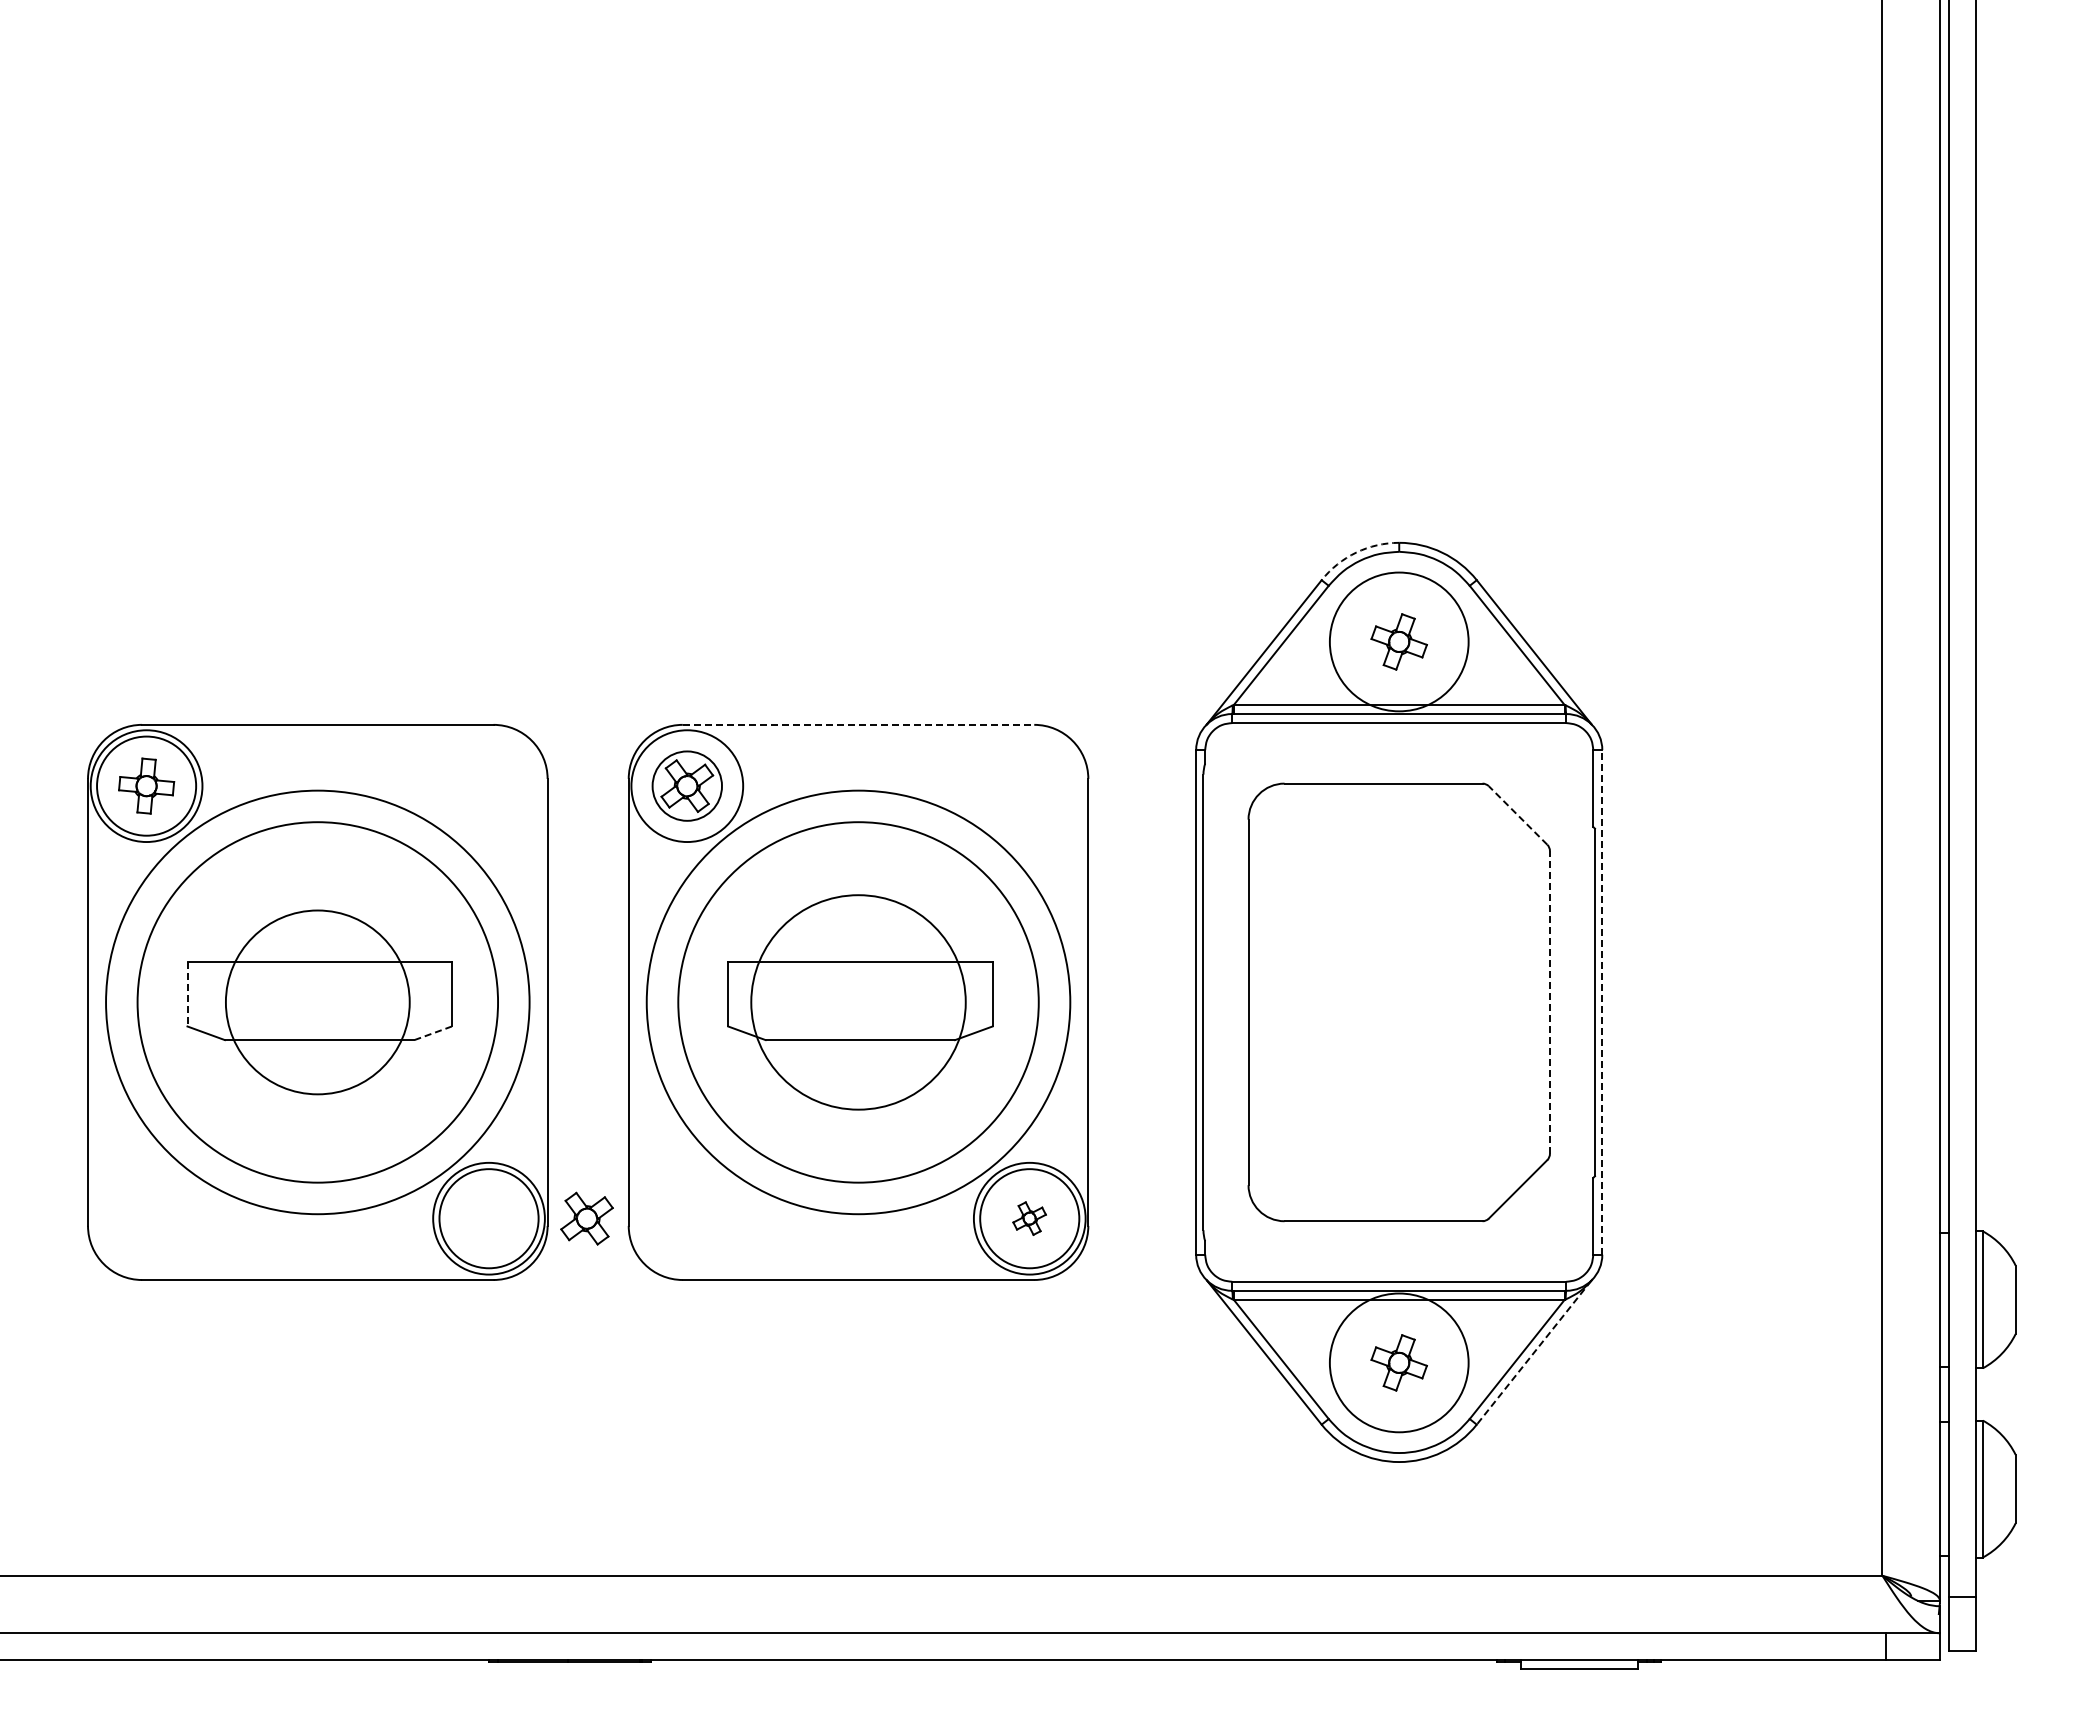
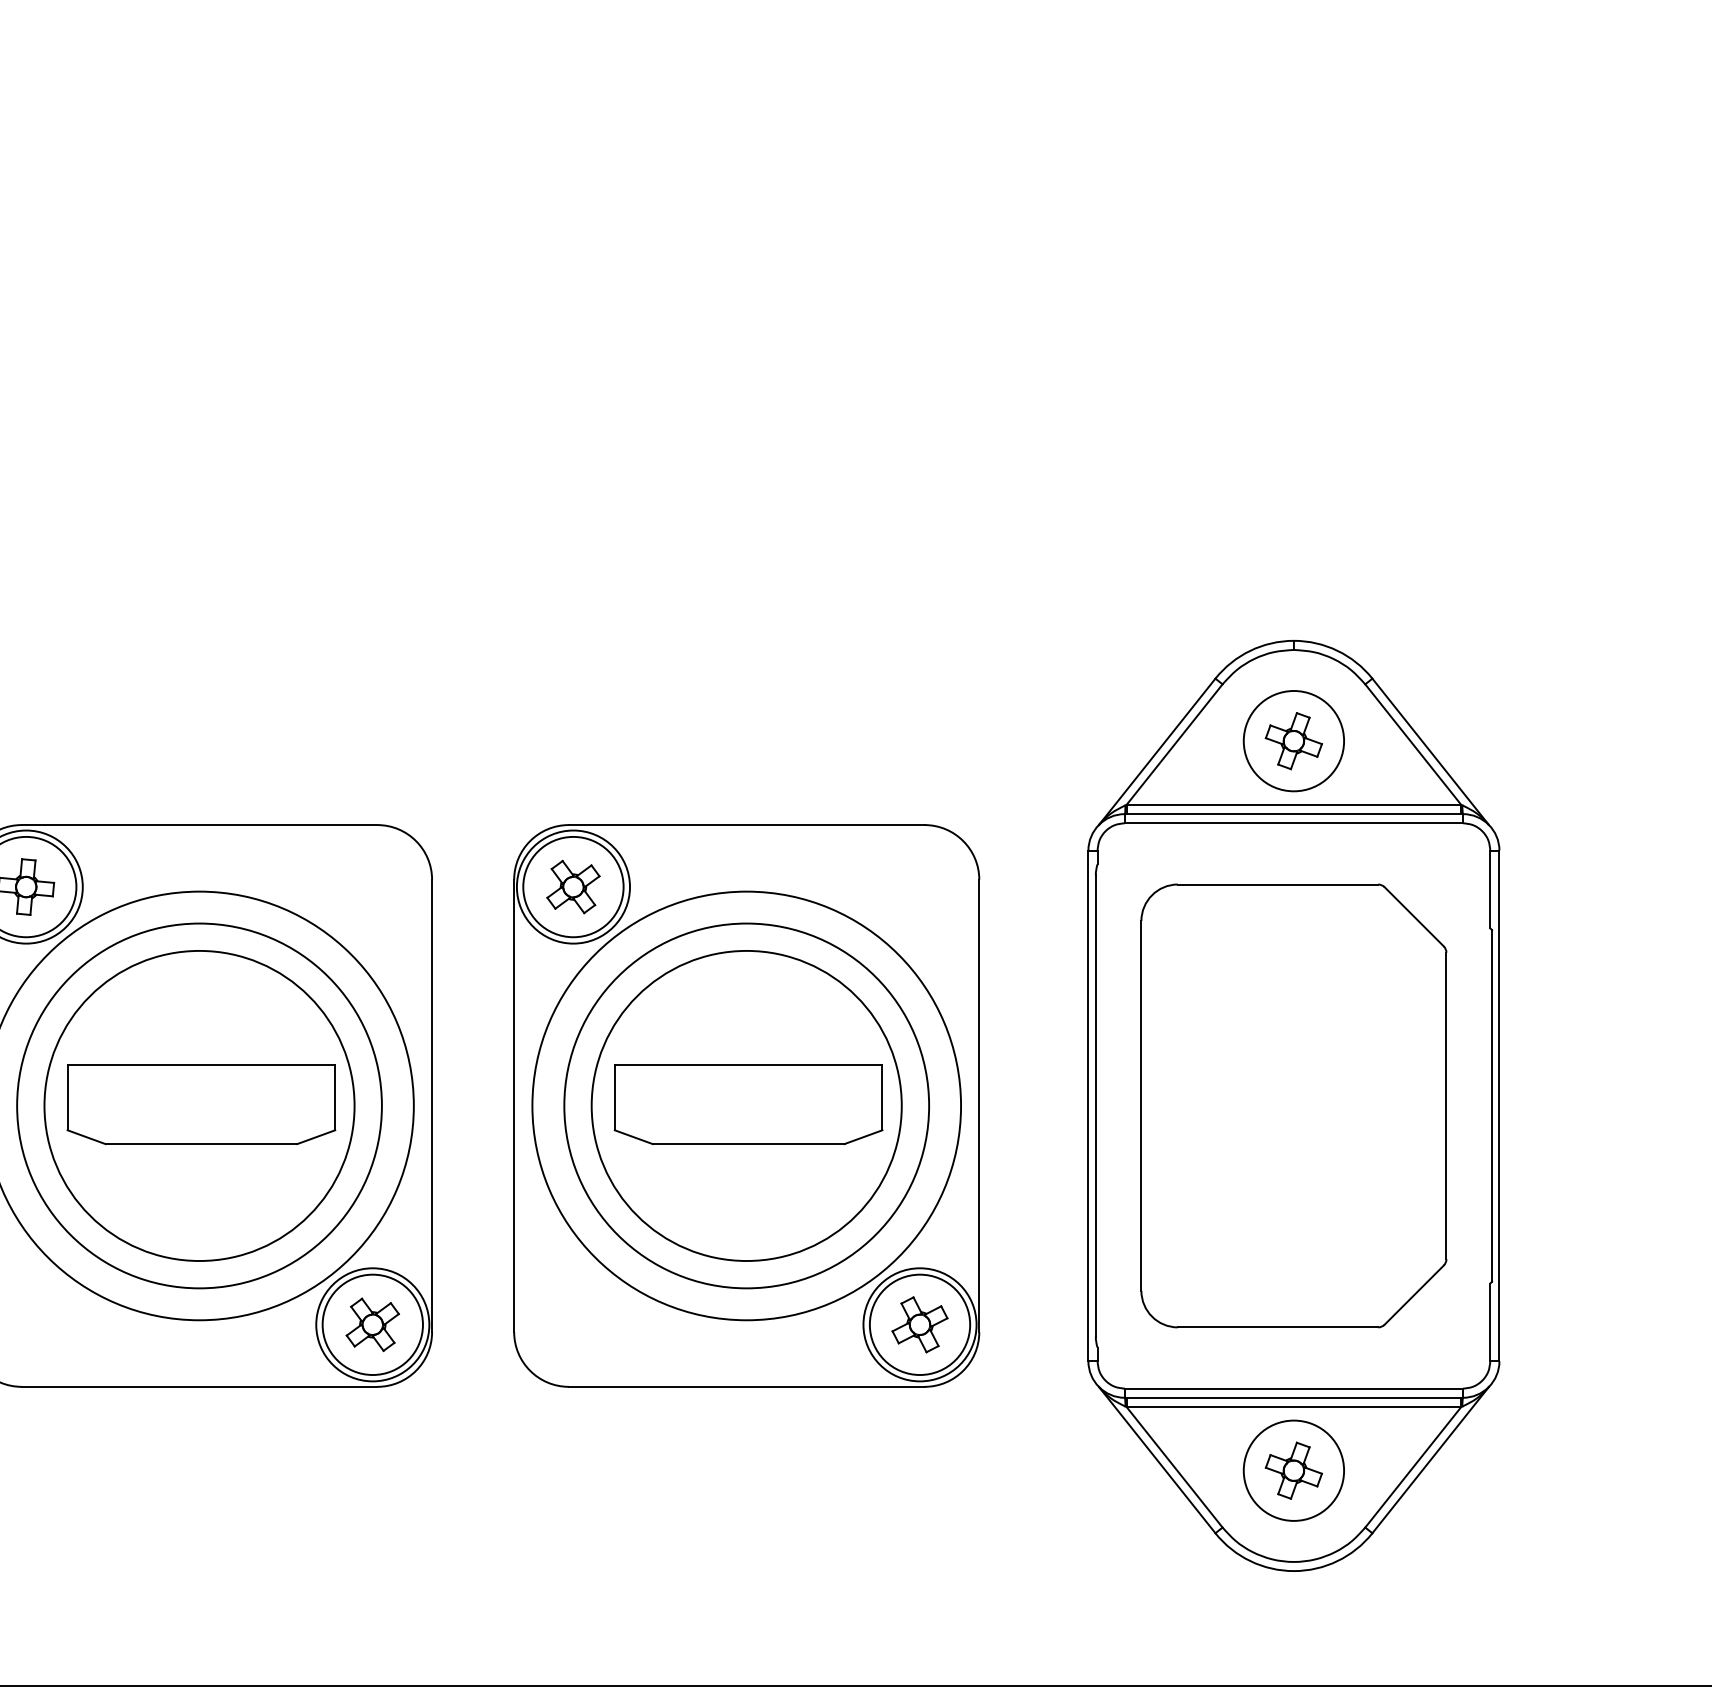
arc: (1356, 552) -> (1250, 650), dashed -> solid
circle: (1398, 641) -> (1293, 740), size x0.71
line: (858, 724) -> (746, 824), dashed -> solid
circle: (686, 785) -> (572, 886), size x1.43
line: (1517, 815) -> (1413, 916), dashed -> solid
line: (187, 994) -> (67, 1097), dashed -> solid
line: (1549, 1001) -> (1445, 1105), dashed -> solid
line: (1602, 1001) -> (1499, 1105), dashed -> solid
circle: (317, 1002) -> (199, 1106), size x1.67
circle: (858, 1002) -> (746, 1106), size x1.43
line: (433, 1033) -> (316, 1137), dashed -> solid
part: (586, 1218) -> (372, 1324), moved
part: (1029, 1218) -> (919, 1324), size x1.67
line: (1533, 1353) -> (1429, 1461), dashed -> solid
circle: (1398, 1362) -> (1293, 1470), size x0.71

